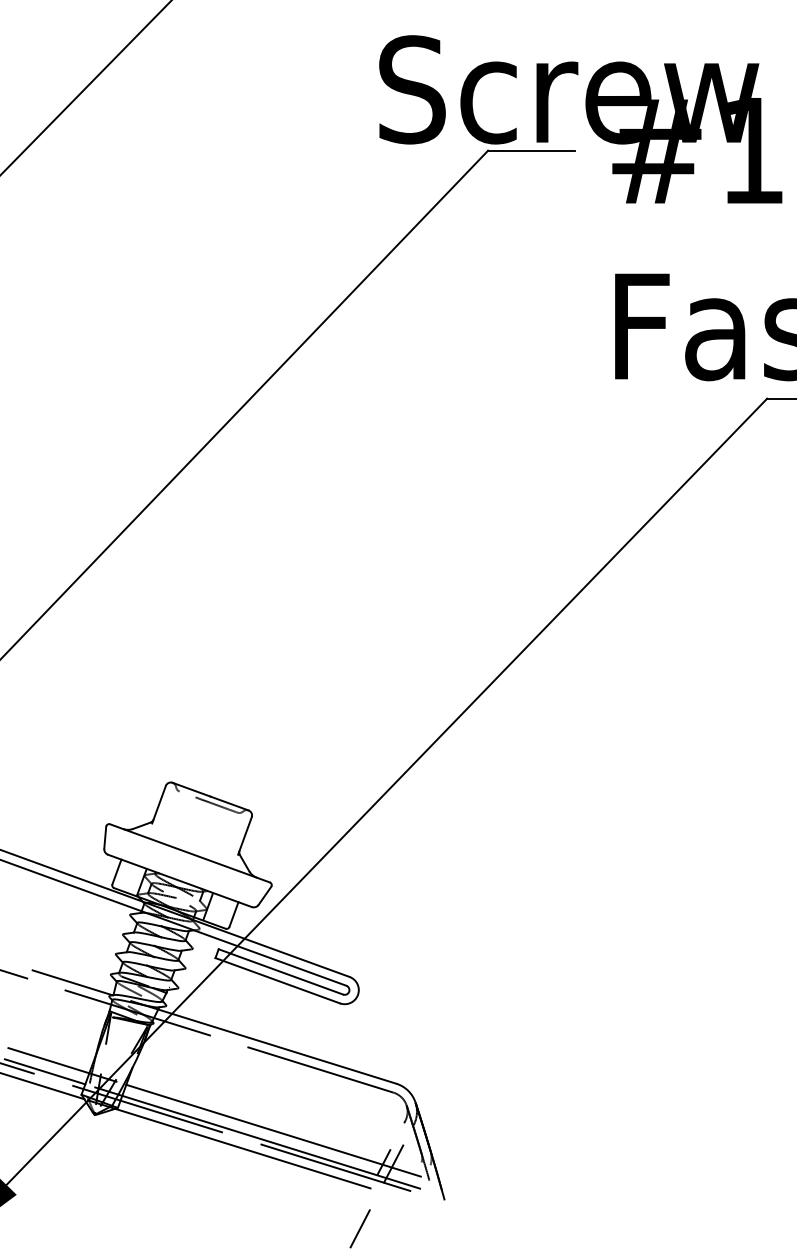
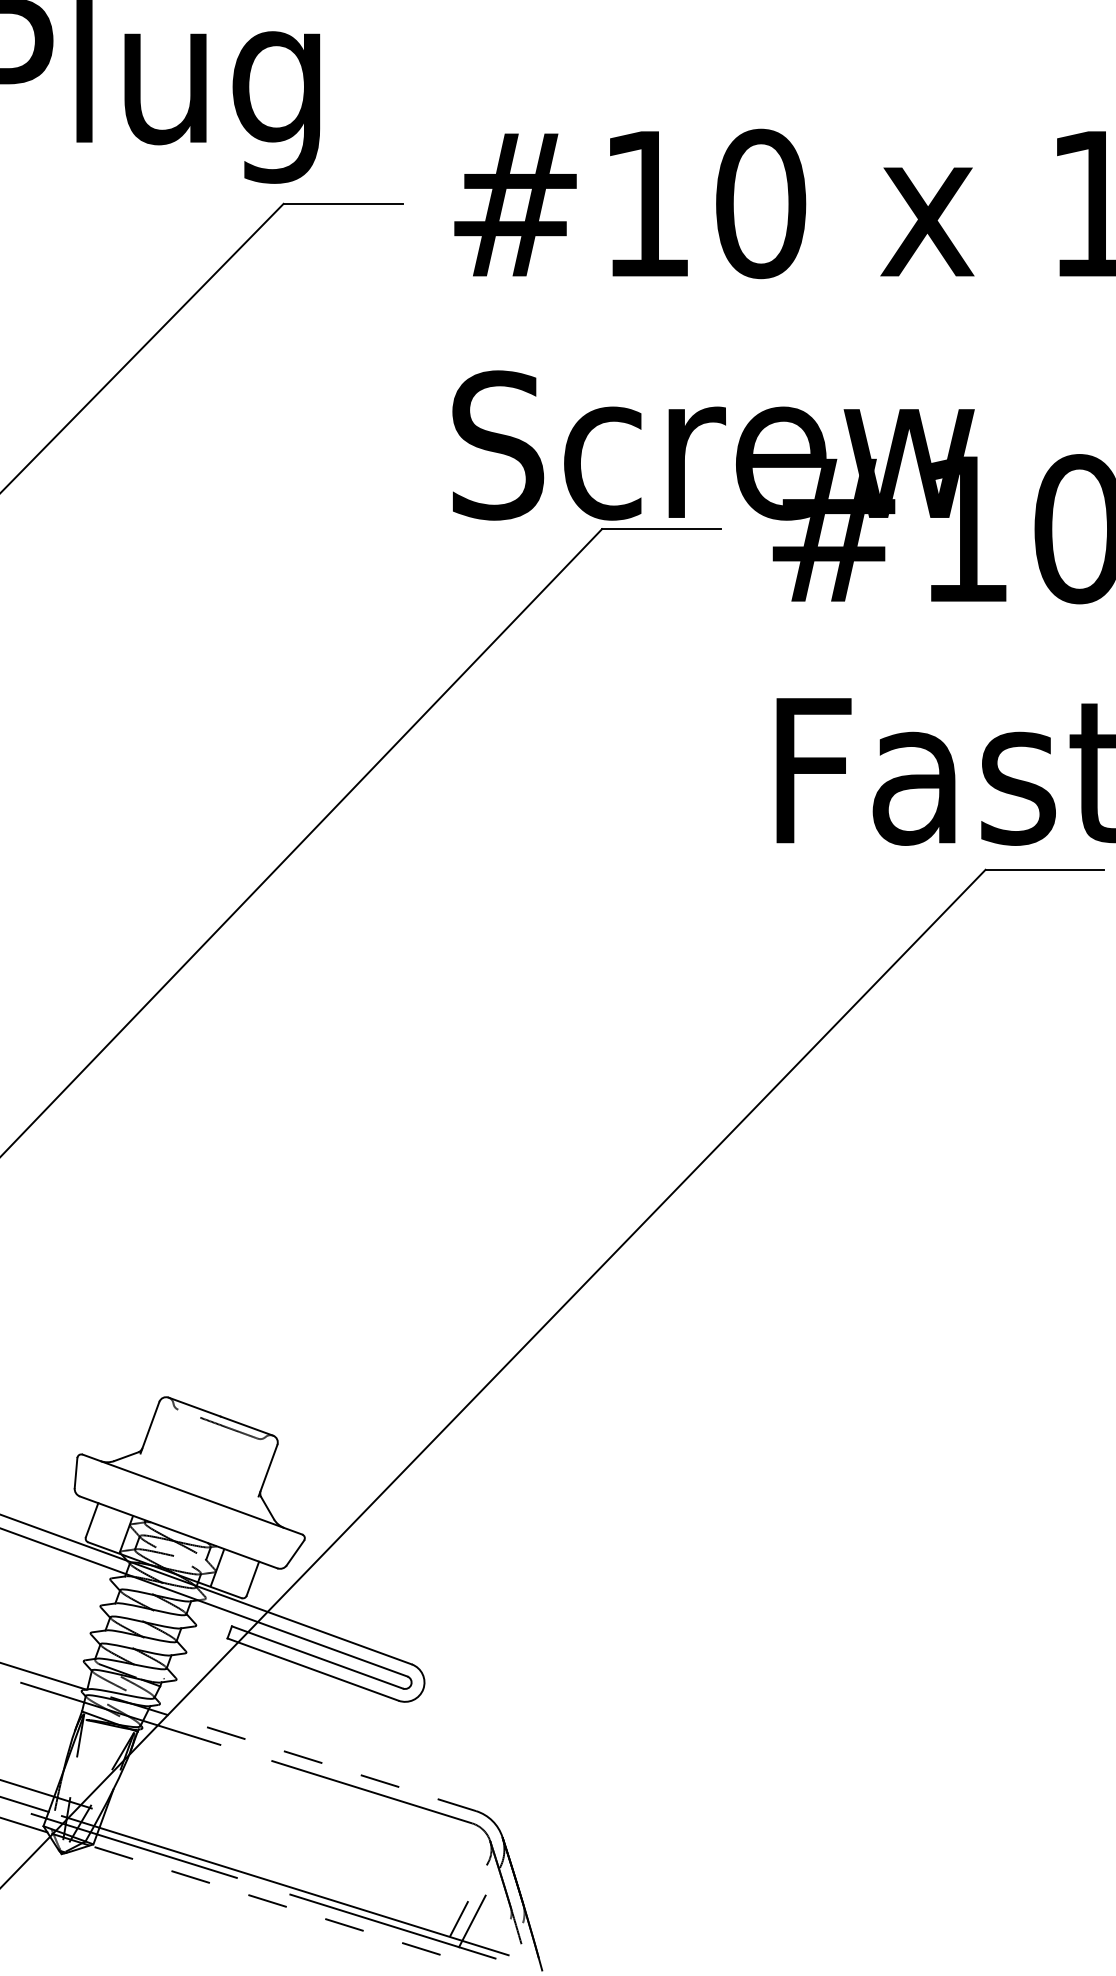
line: (277, 1046) -> (312, 1759), solid -> dashed
line: (273, 1130) -> (307, 1875), removed
line: (243, 1148) -> (265, 1900), solid -> dashed

